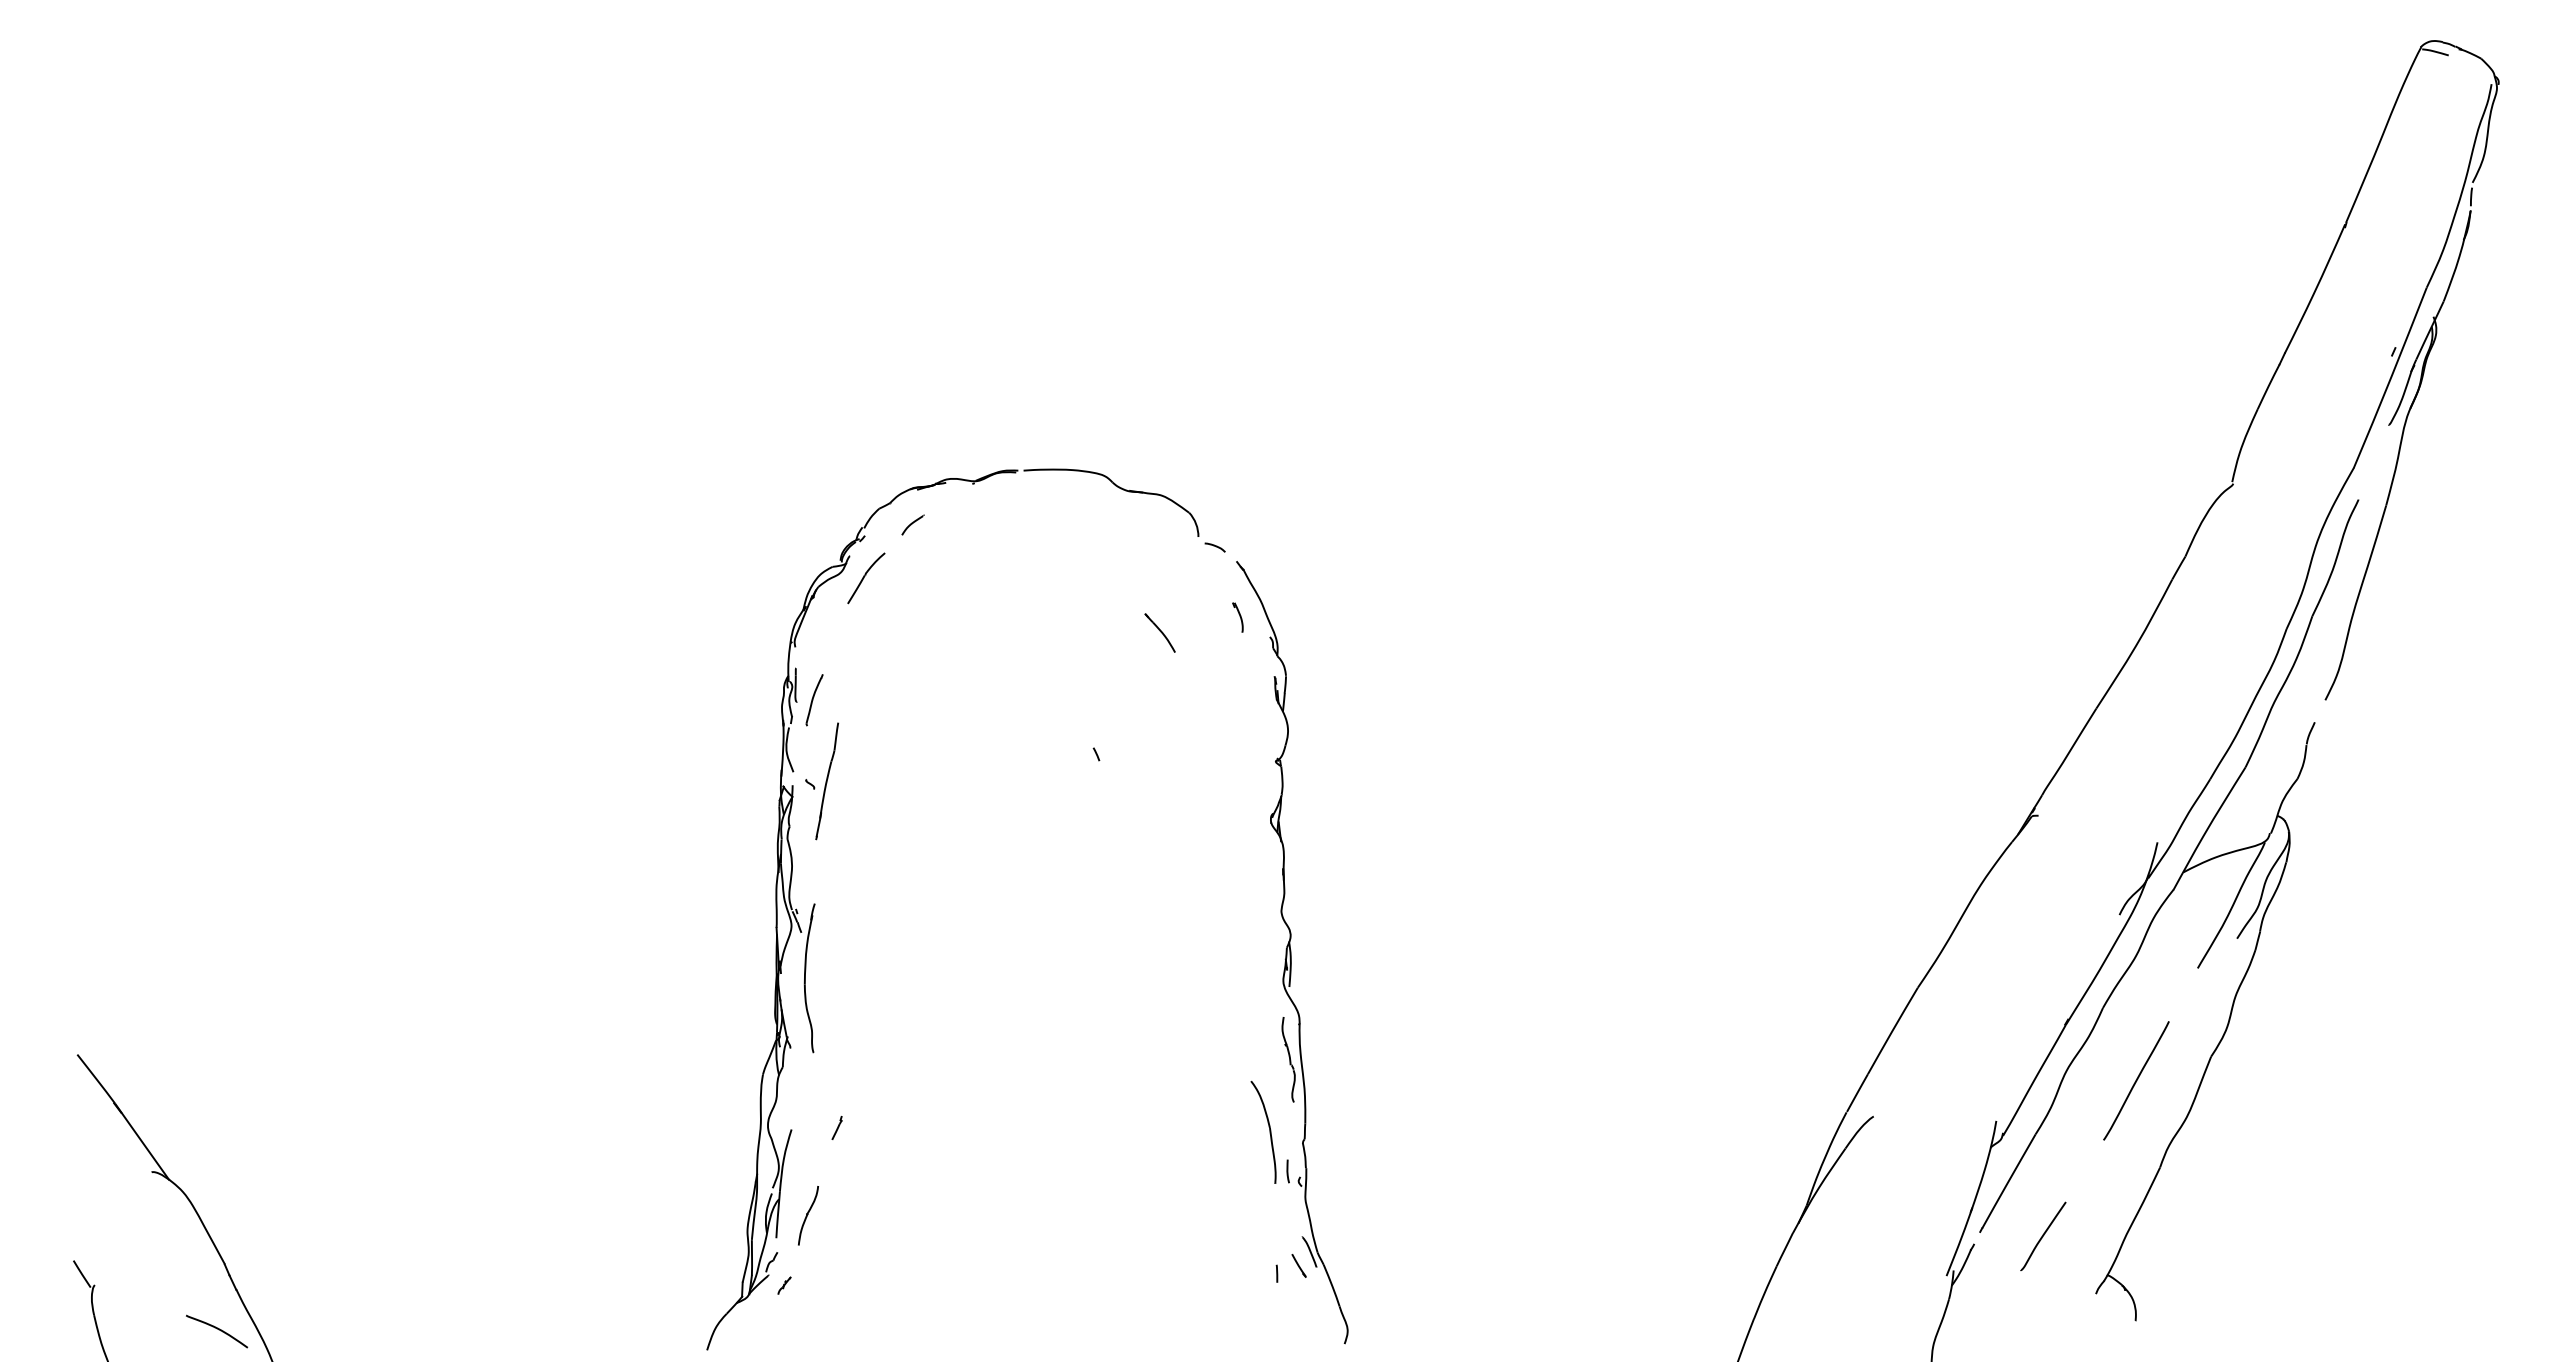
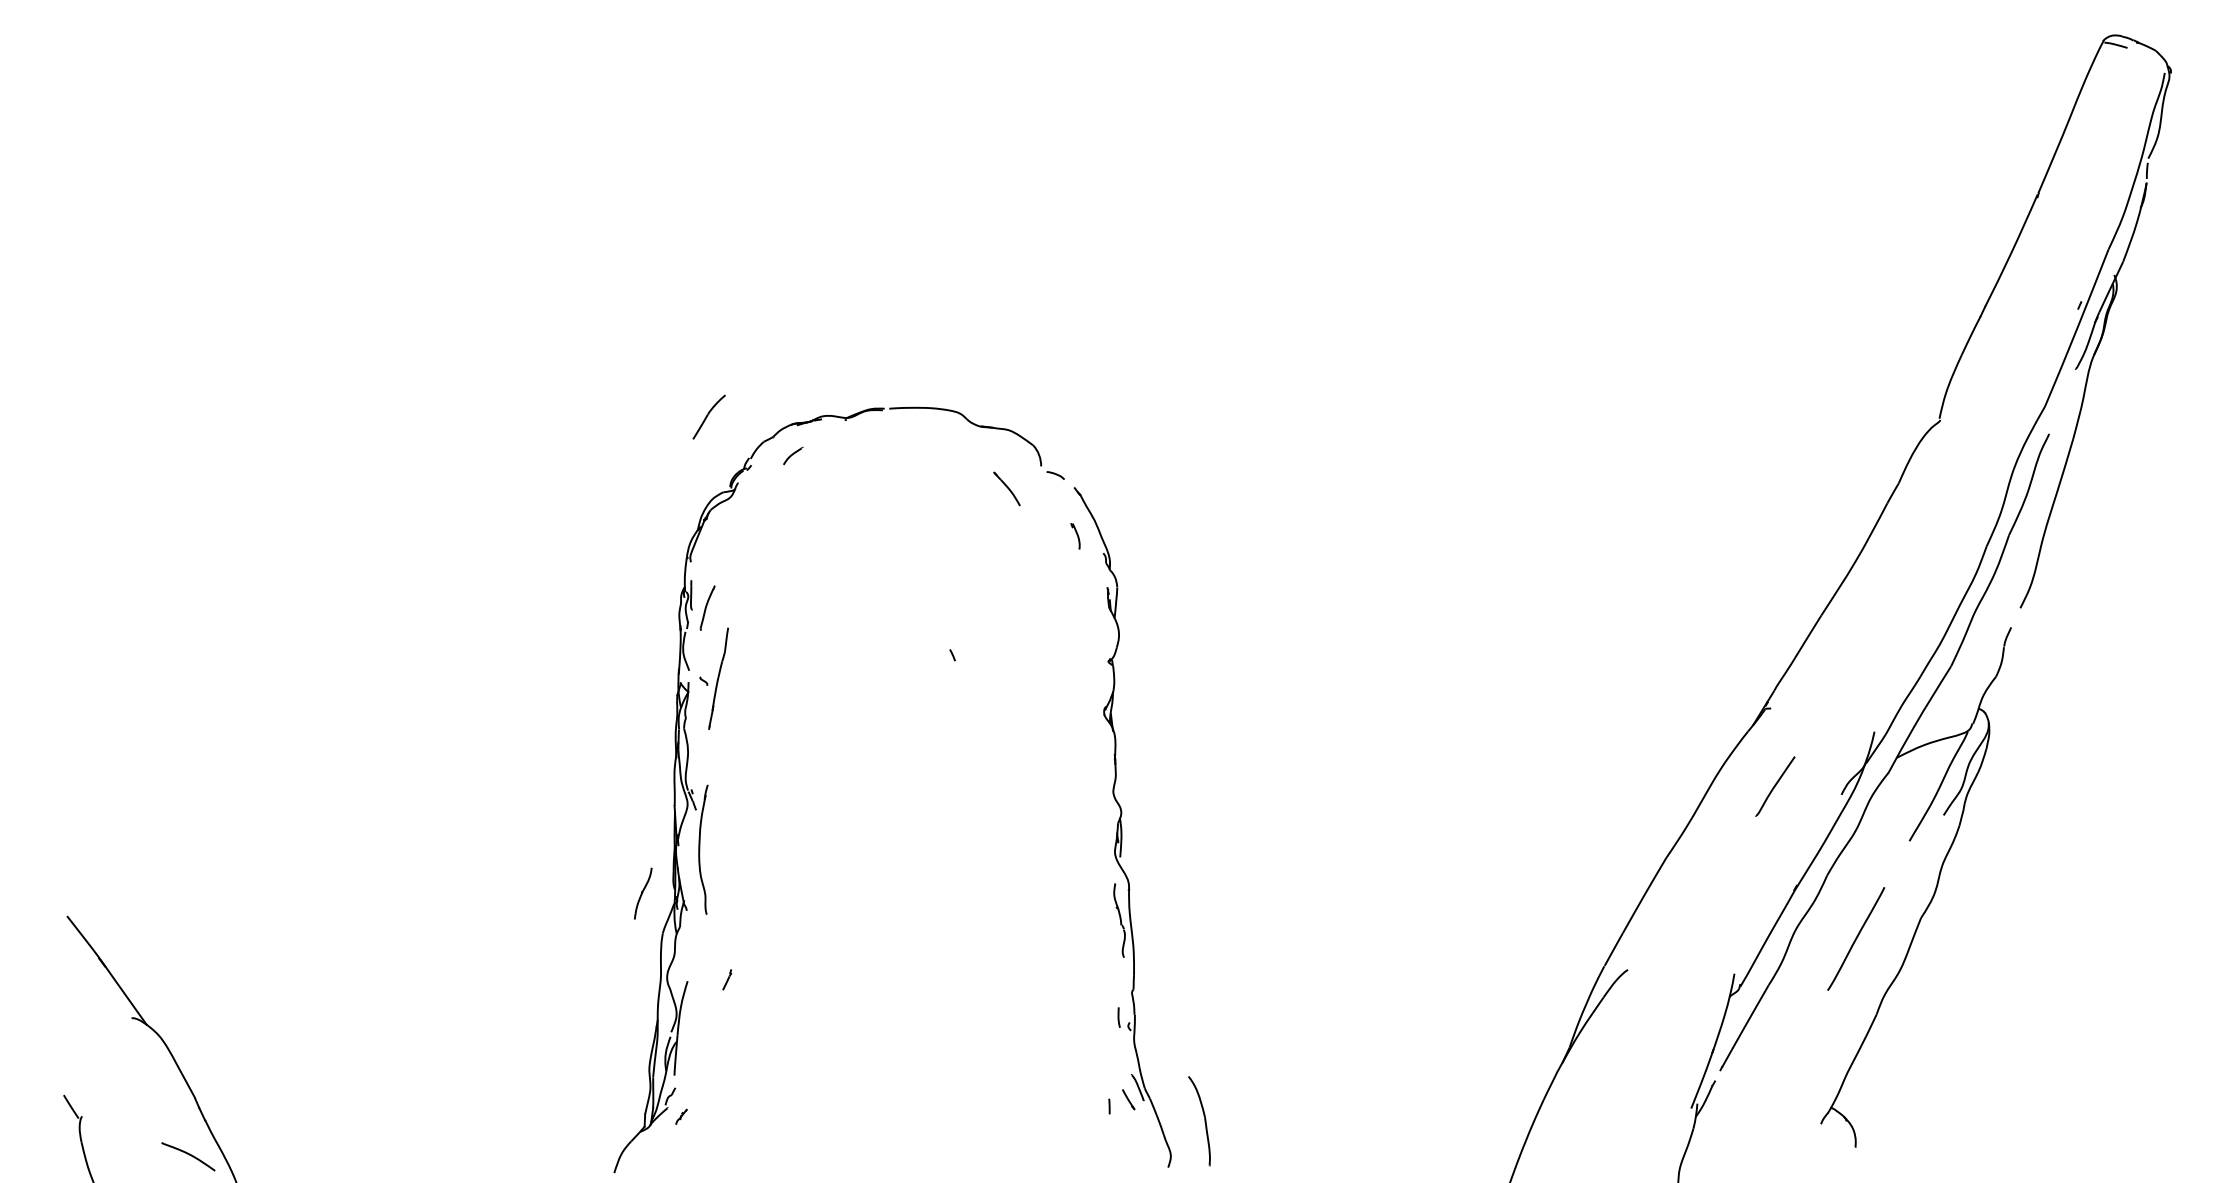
part: (866, 578) -> (709, 417), moved
part: (1159, 632) -> (1006, 488), moved
part: (1263, 1131) -> (1199, 1120), moved
part: (808, 1215) -> (643, 893), moved
curve: (2043, 1235) -> (1775, 785), moved

